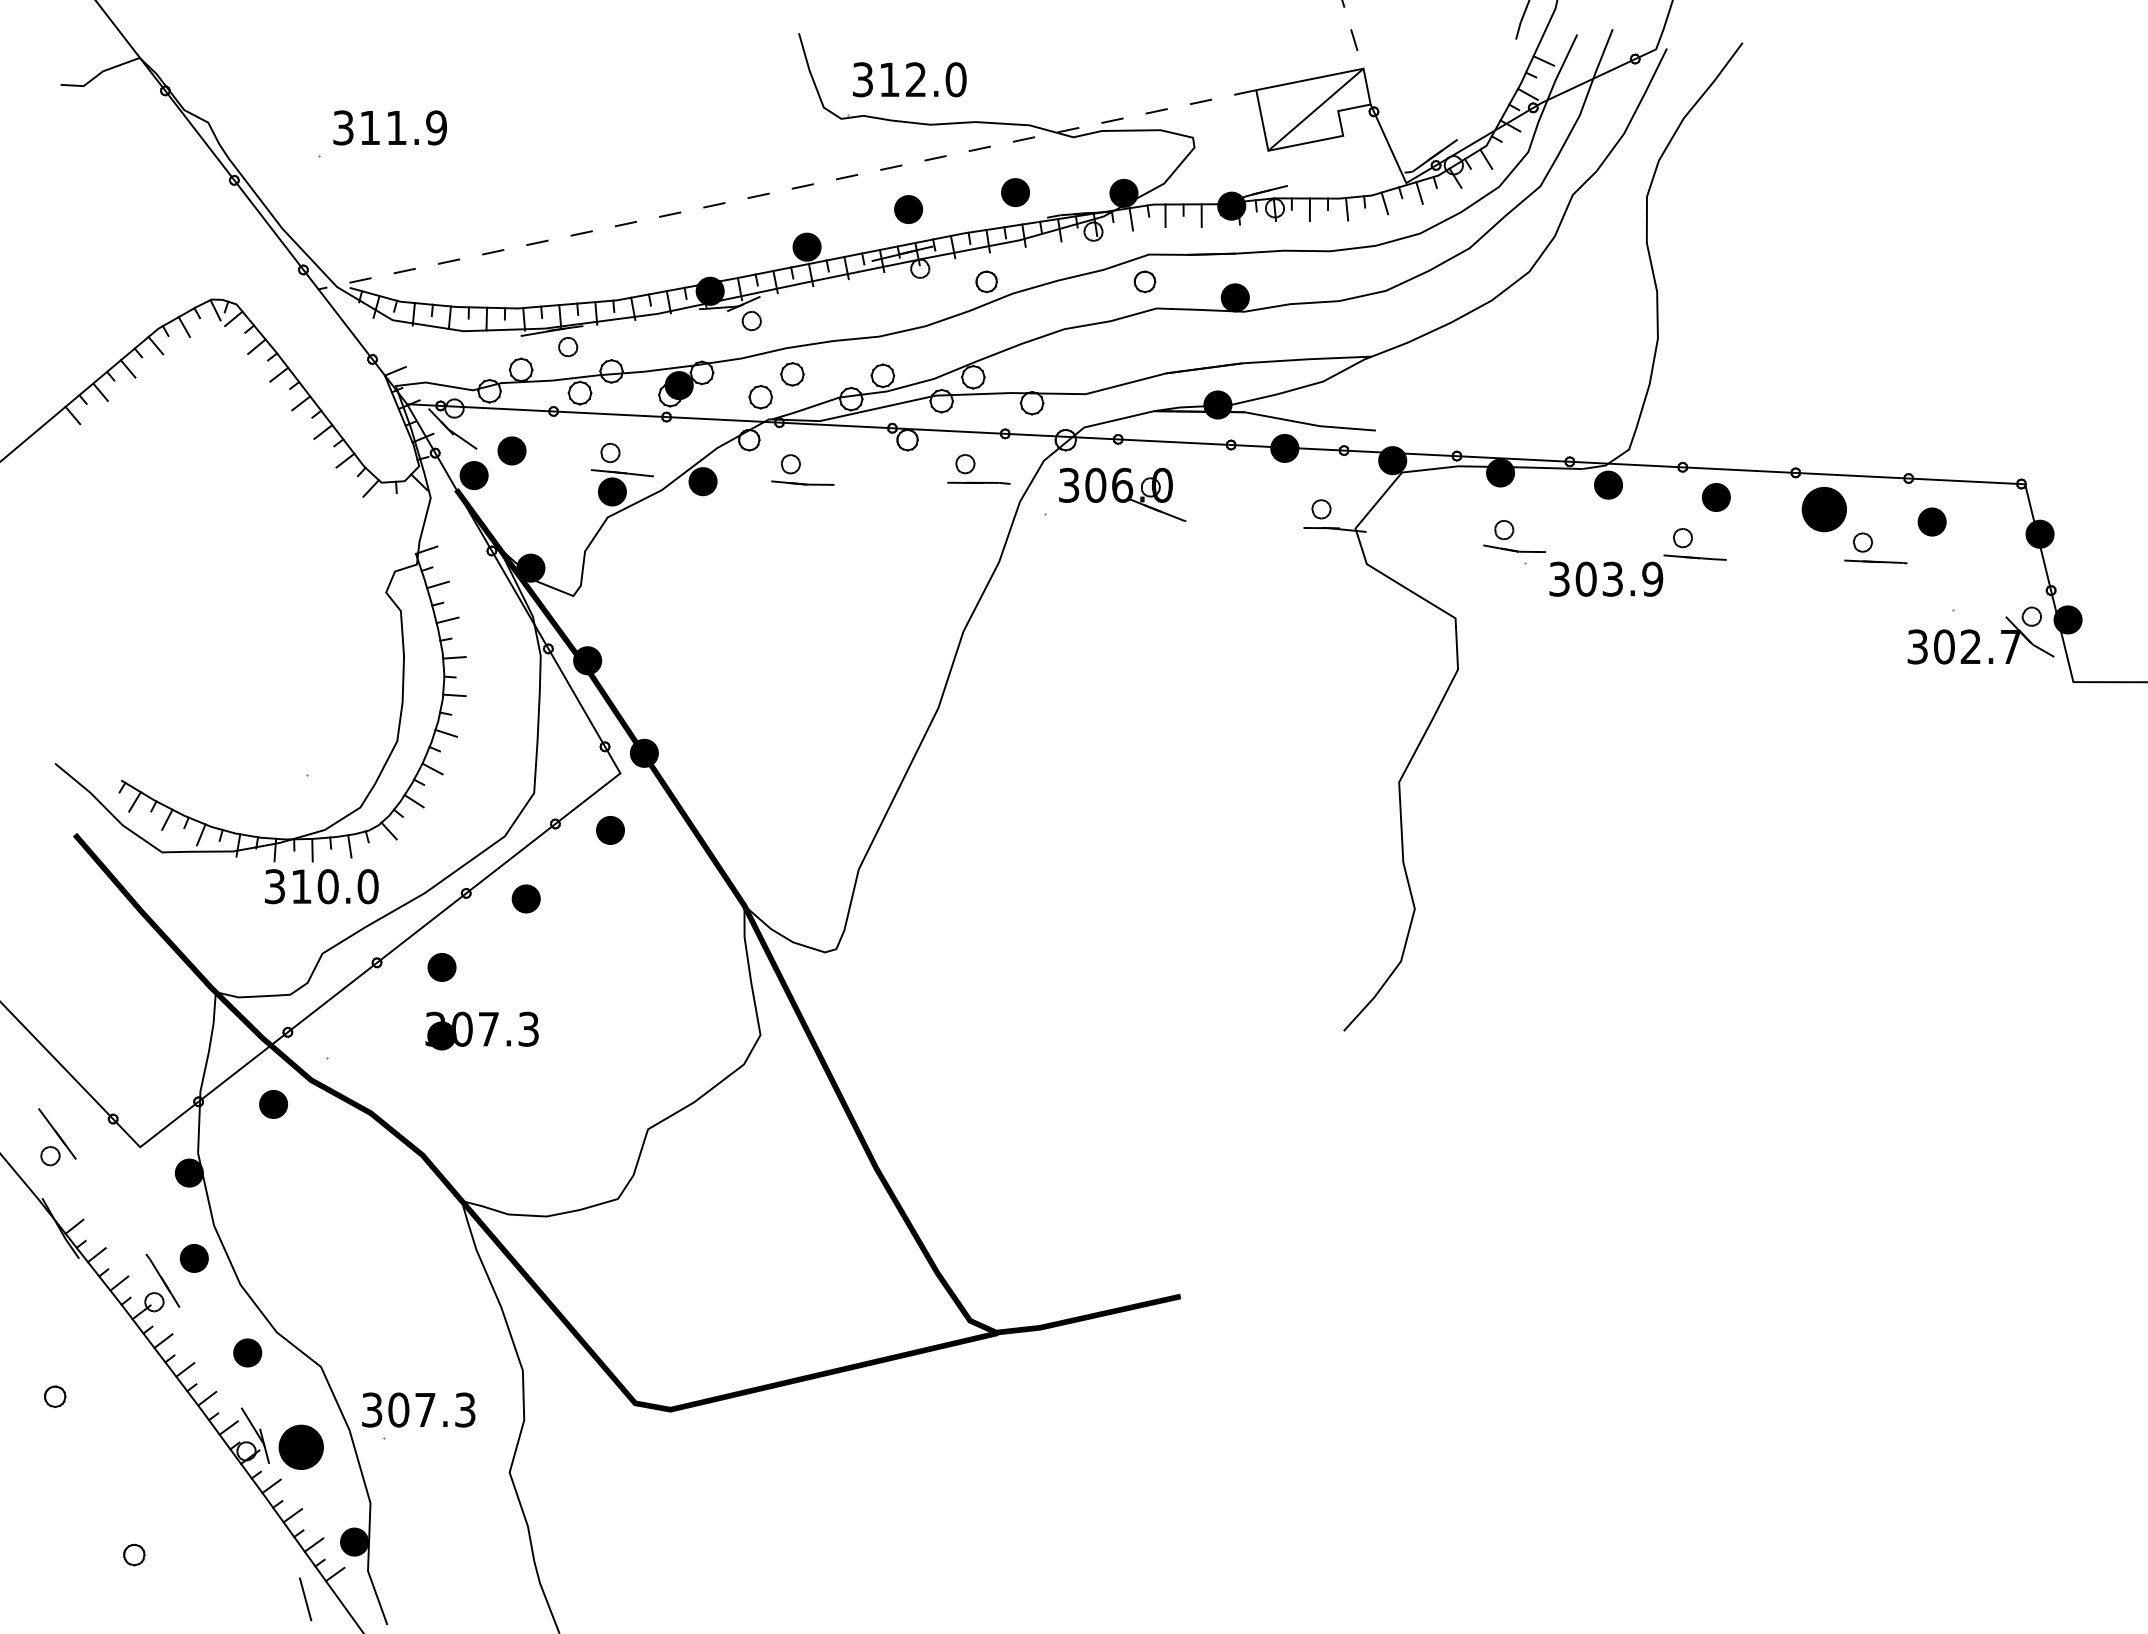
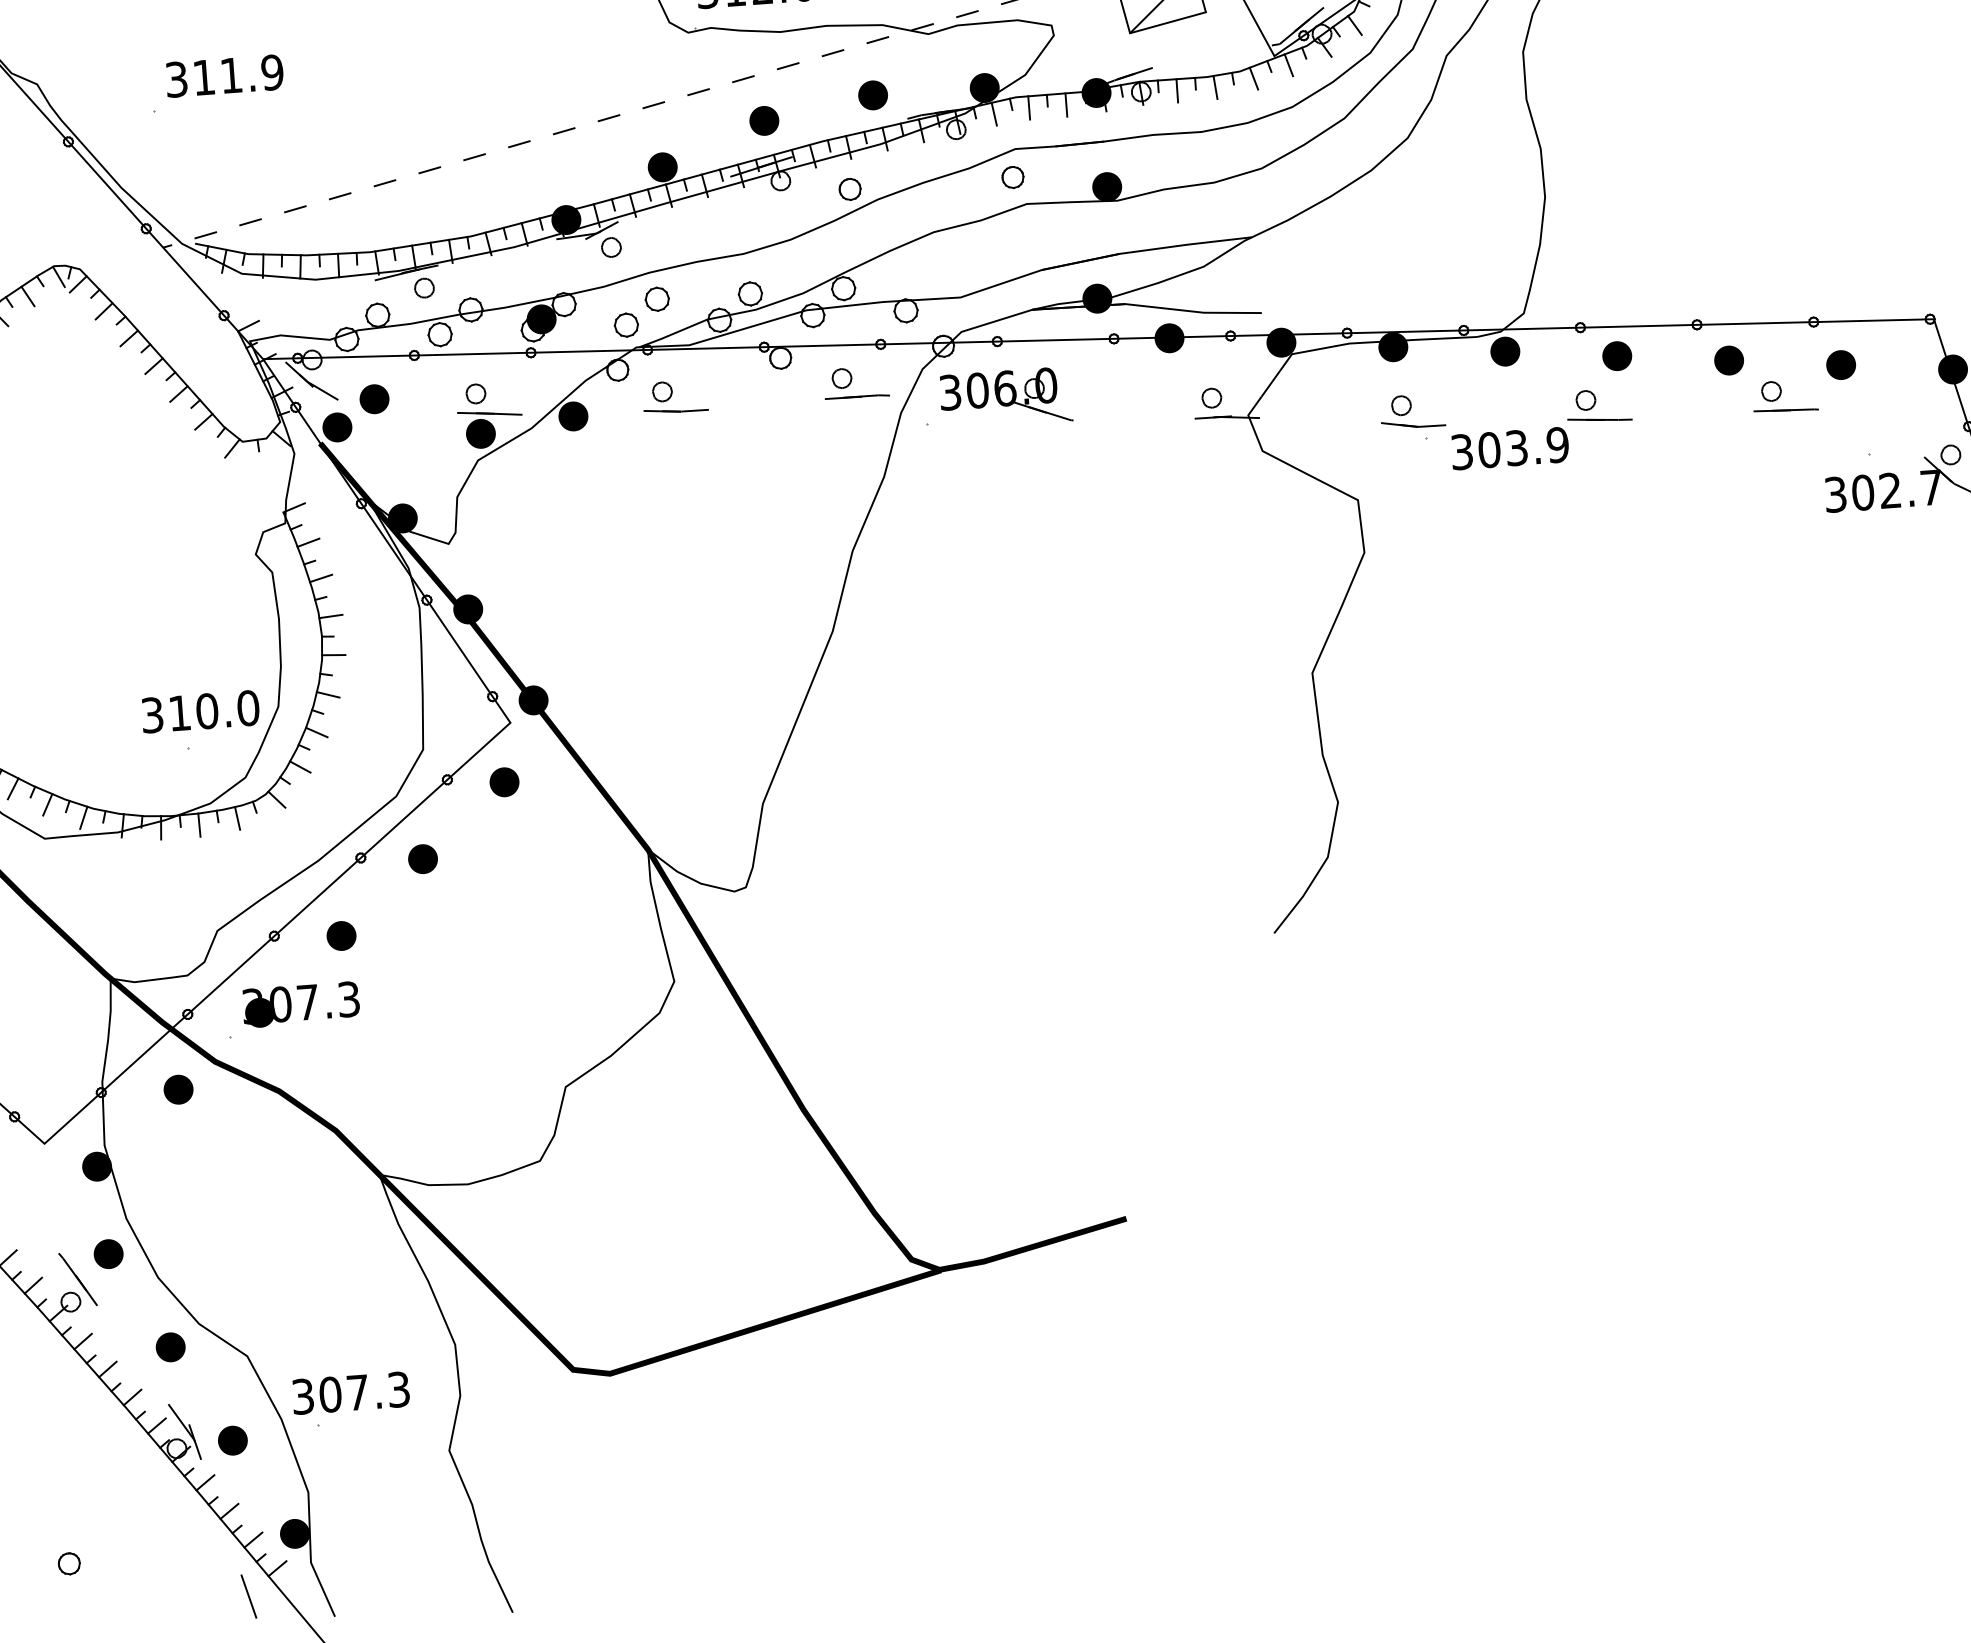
part: (1823, 509) -> (1728, 360), size x0.62
text: (321, 886) -> (200, 711), moved
part: (487, 1033) -> (306, 1006), moved
part: (300, 1447) -> (232, 1440), size x0.62

